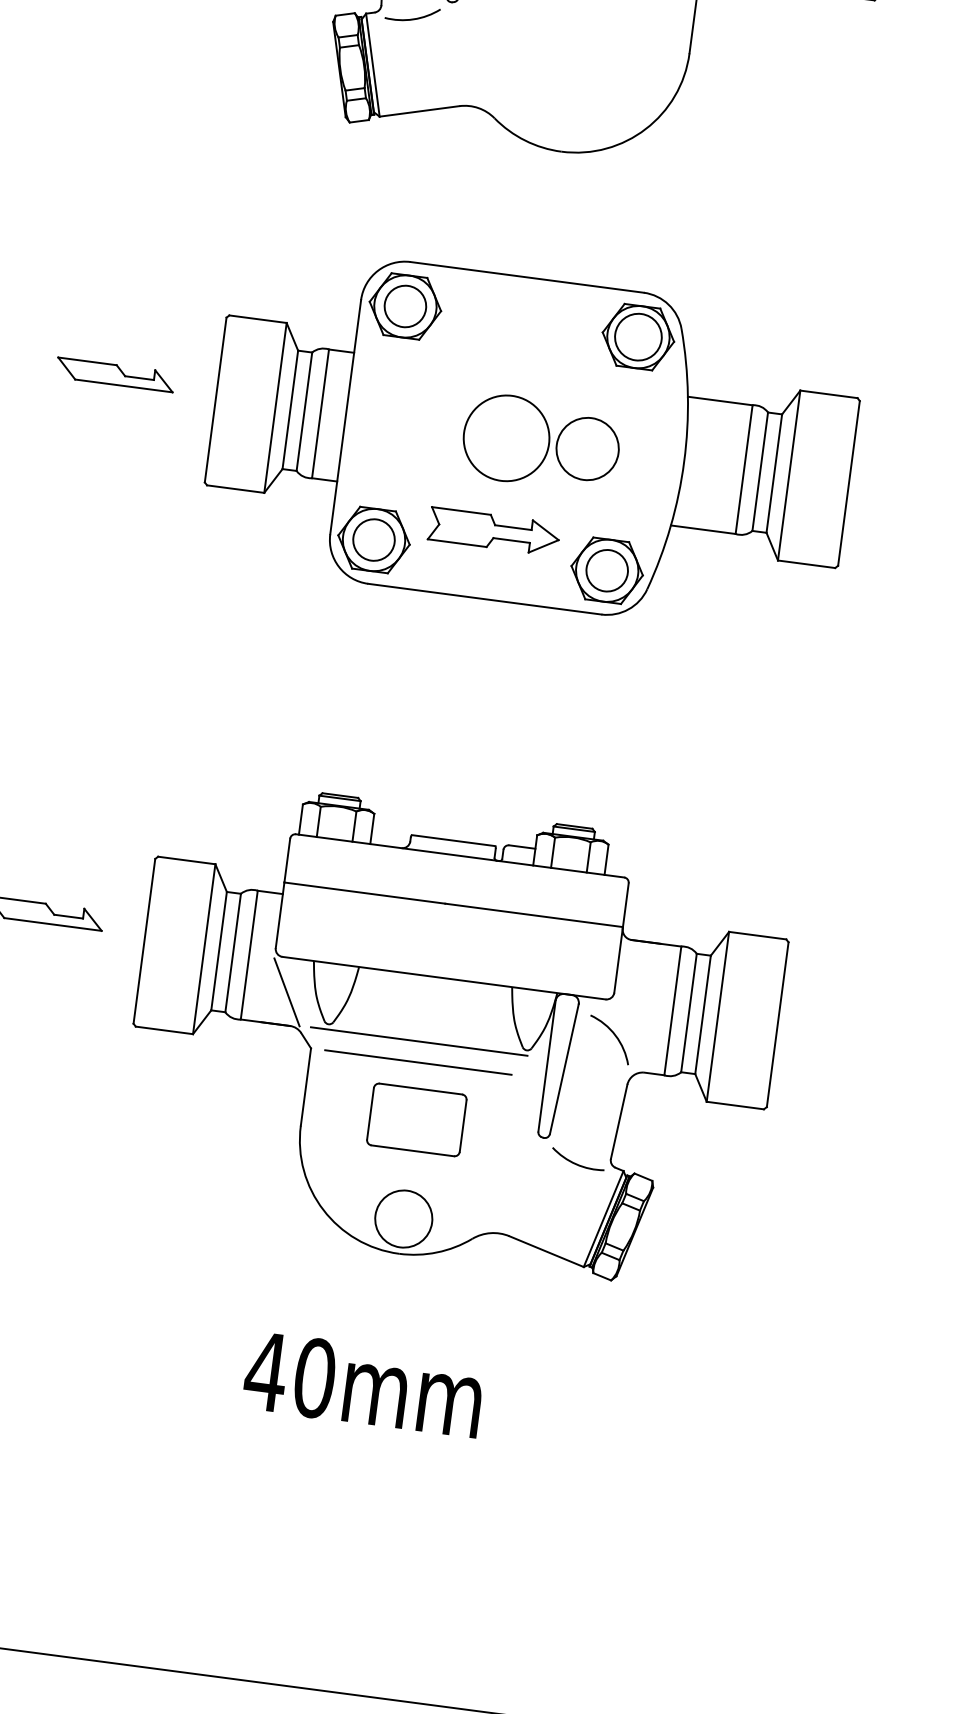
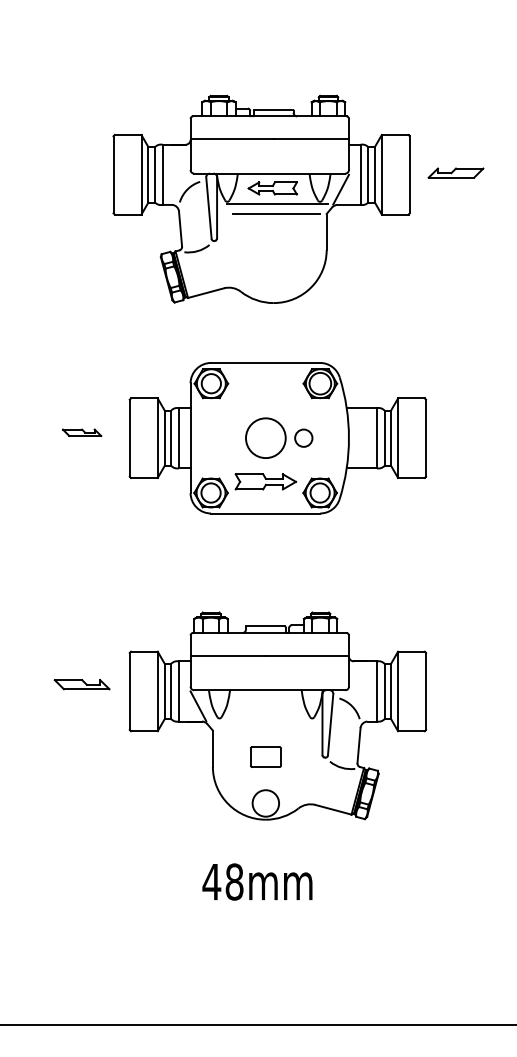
part: (114, 374) -> (81, 432), size x0.7
circle: (587, 447) -> (303, 437), size x0.6
line: (417, 1040) -> (261, 720), removed
line: (417, 1062) -> (262, 730), removed
part: (416, 1118) -> (265, 756), size x0.7
text: (314, 1377) -> (234, 881), 40mm -> 48mm

